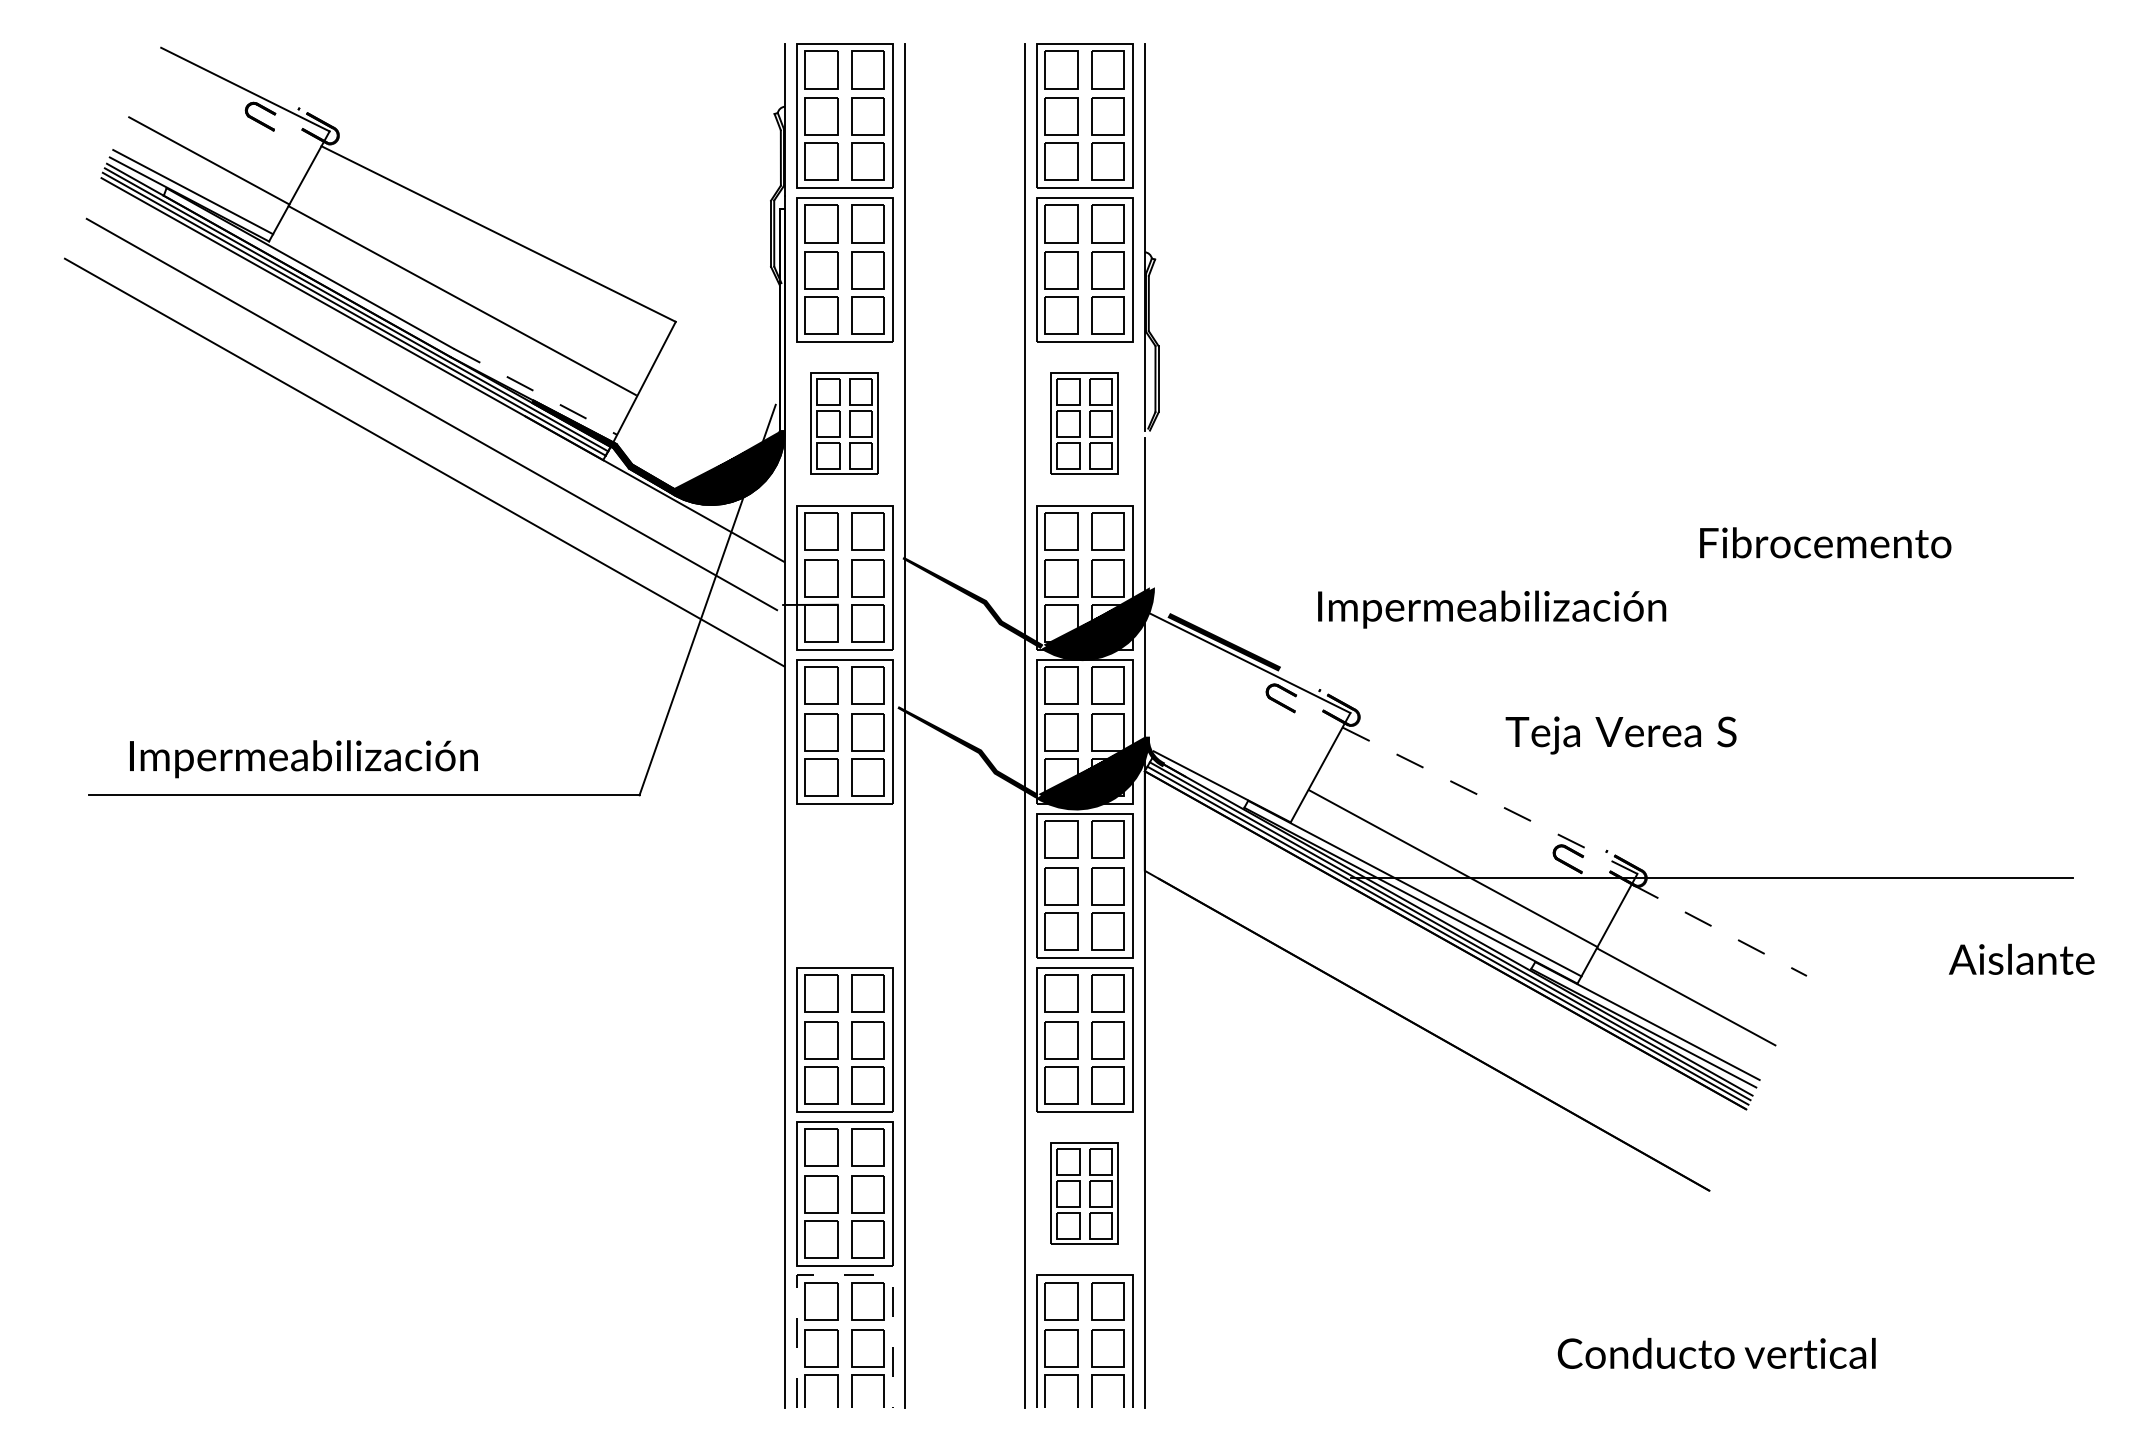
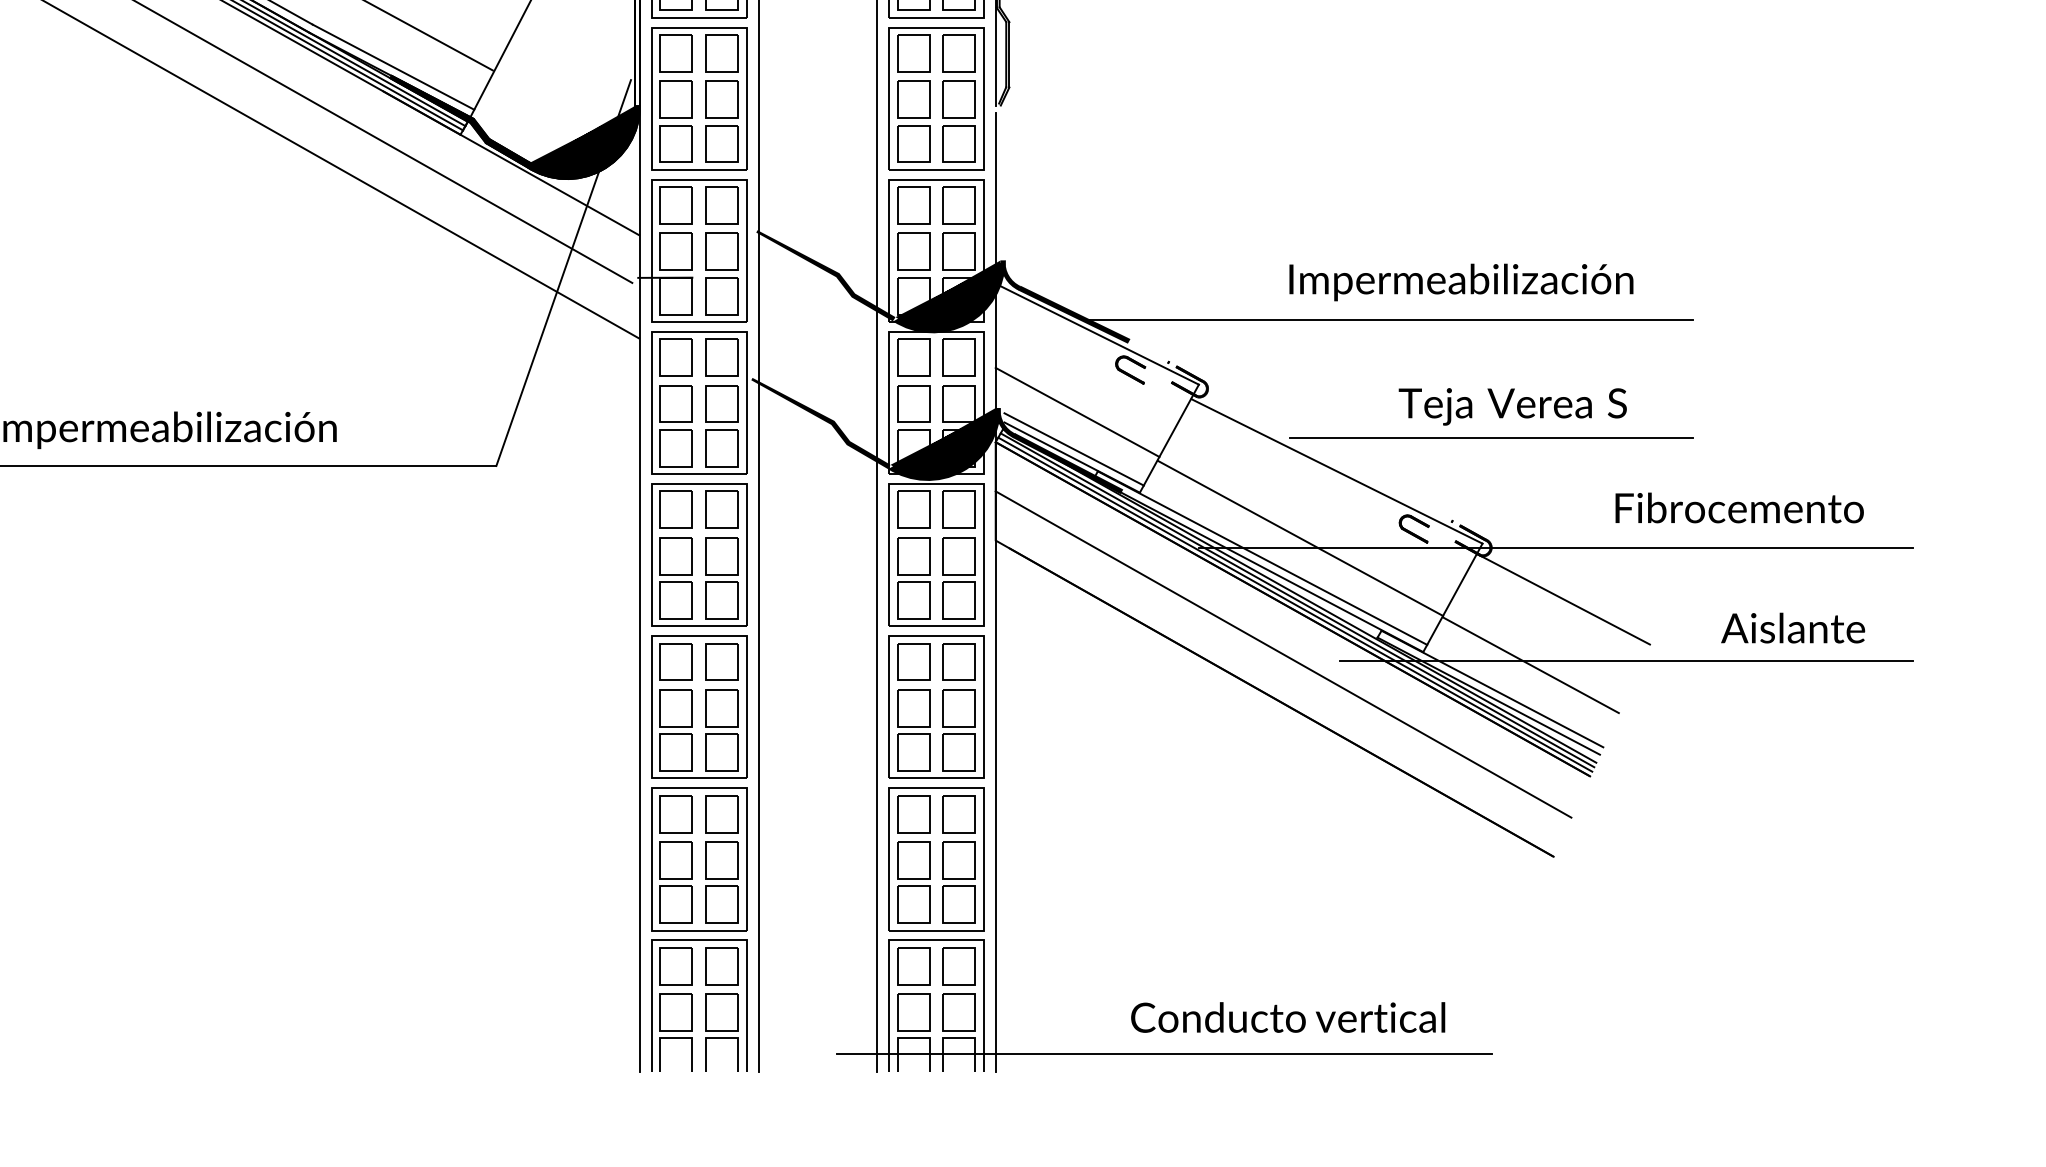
line: (535, 392) -> (393, 67), dashed -> solid
part: (844, 423) -> (698, 98), size x1.43
part: (1084, 423) -> (936, 98), size x1.43
text: (1825, 542) -> (1739, 507), moved
fill: (1159, 602) -> (1010, 275), added
text: (1492, 609) -> (1461, 282), moved
line: (1543, 647) -> (1389, 319), added
text: (1620, 735) -> (1512, 406), moved
line: (1227, 741) -> (1077, 412), added
line: (1646, 767) -> (1491, 438), added
line: (1223, 778) -> (1073, 449), added
fill: (1217, 792) -> (1067, 463), added
line: (1490, 801) -> (1337, 472), dashed -> solid
part: (844, 885) -> (698, 555), added
line: (1719, 930) -> (1563, 599), dashed -> solid
text: (2021, 958) -> (1792, 627), moved
line: (1435, 986) -> (1282, 654), added
line: (1782, 993) -> (1625, 661), added
part: (1084, 1193) -> (936, 859), size x1.43
line: (845, 1275) -> (699, 940), dashed -> solid
text: (1716, 1353) -> (1287, 1017), moved
line: (1315, 1390) -> (1164, 1054), added

